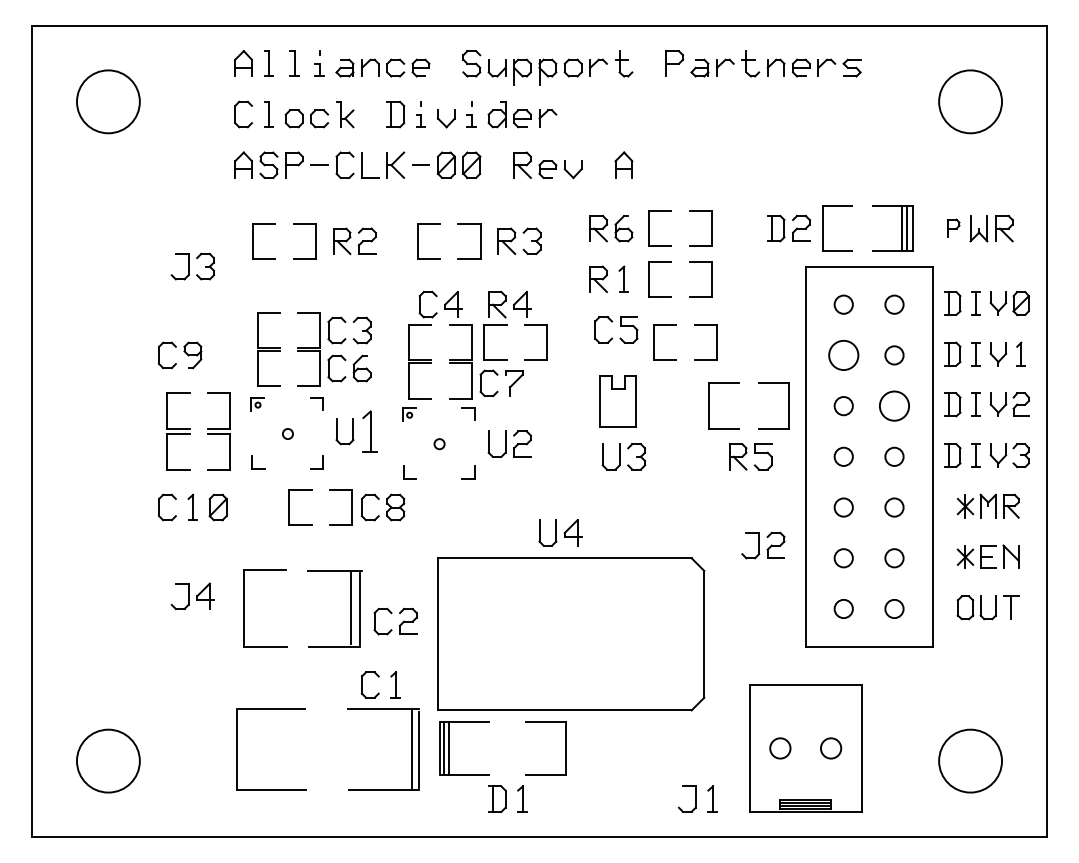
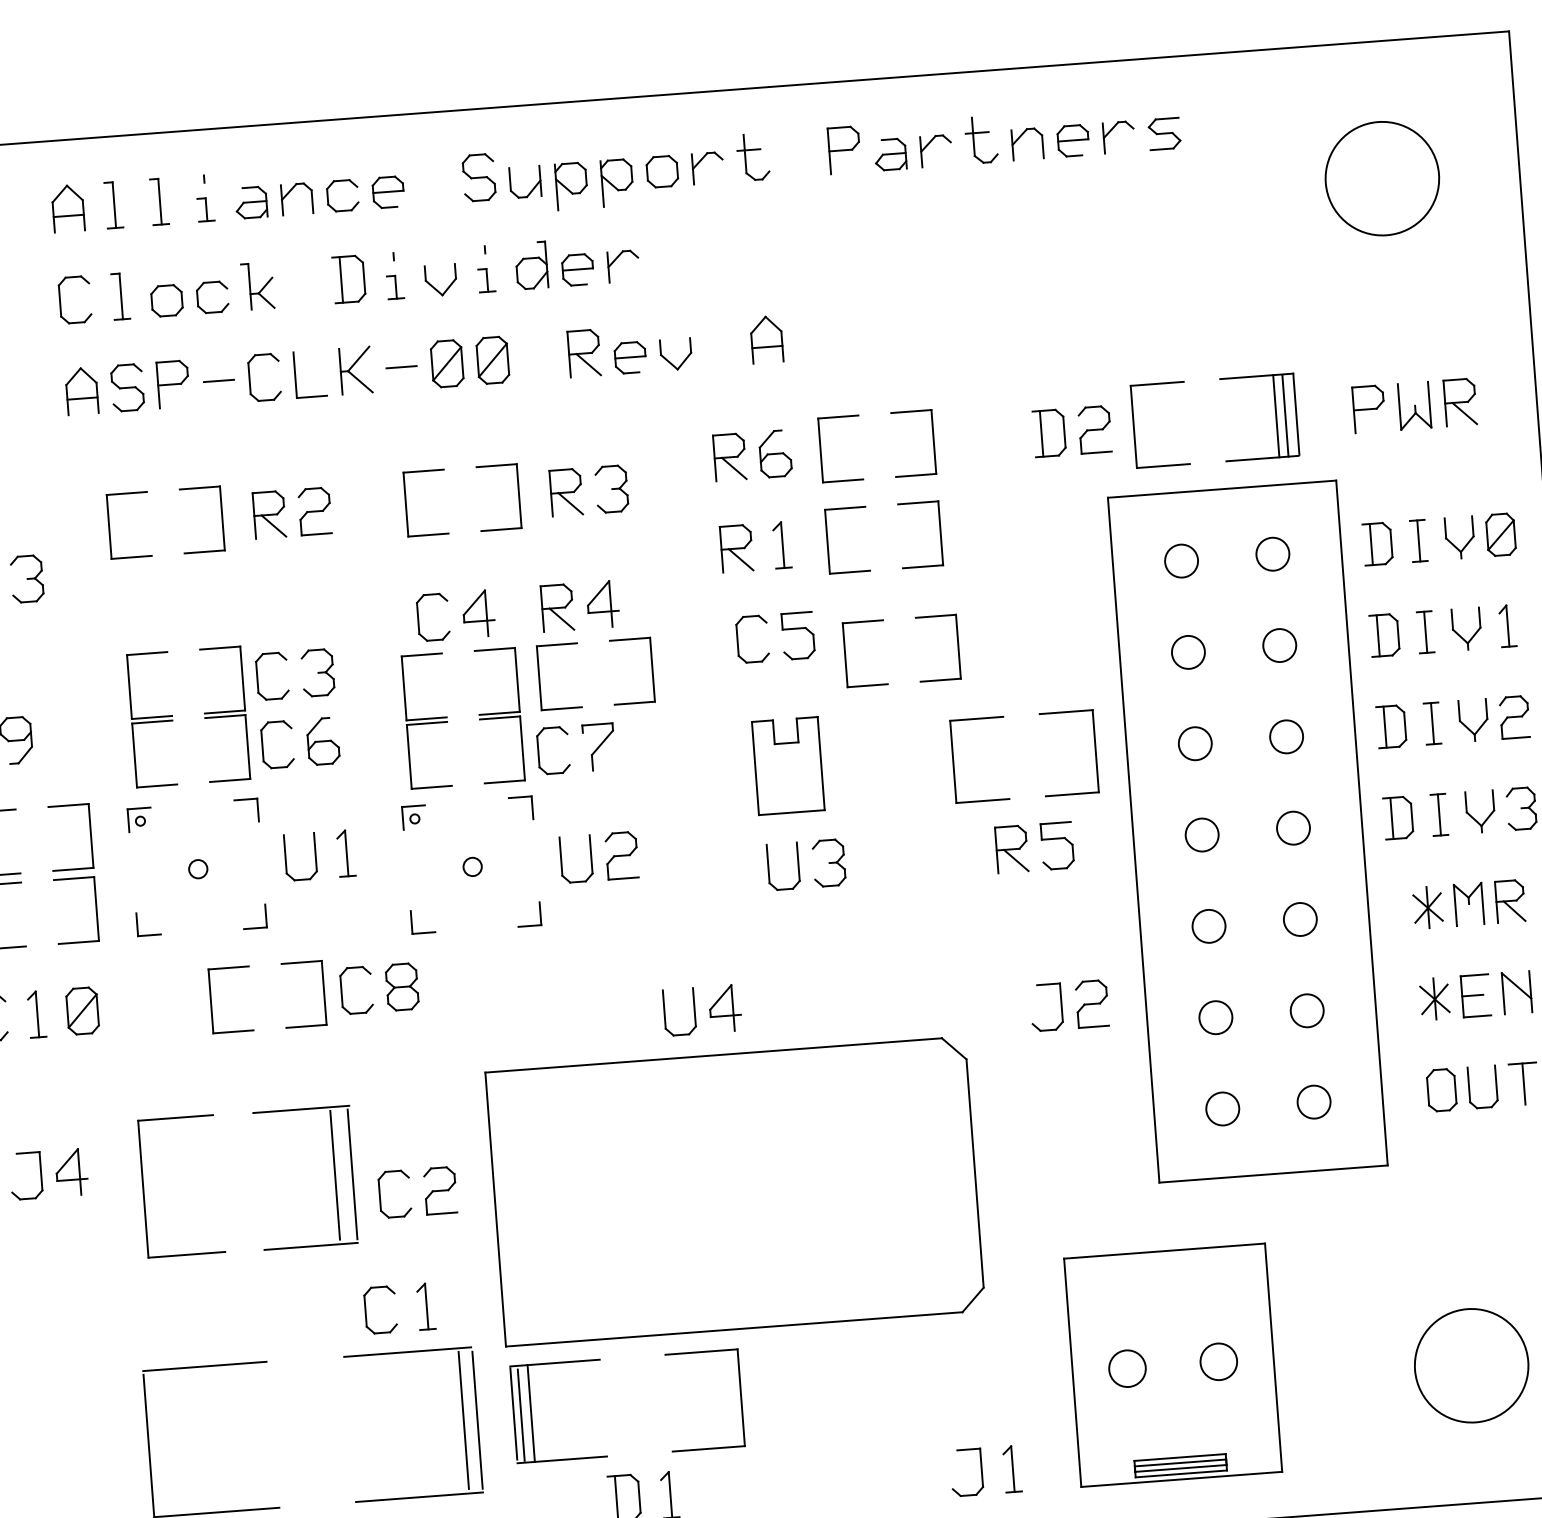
part: (953, 228) -> (1368, 409), size x1.43
circle: (843, 355) -> (1187, 652), size x0.62
circle: (894, 406) -> (1286, 737), size x0.62
part: (370, 430) -> (346, 851), size x0.62

